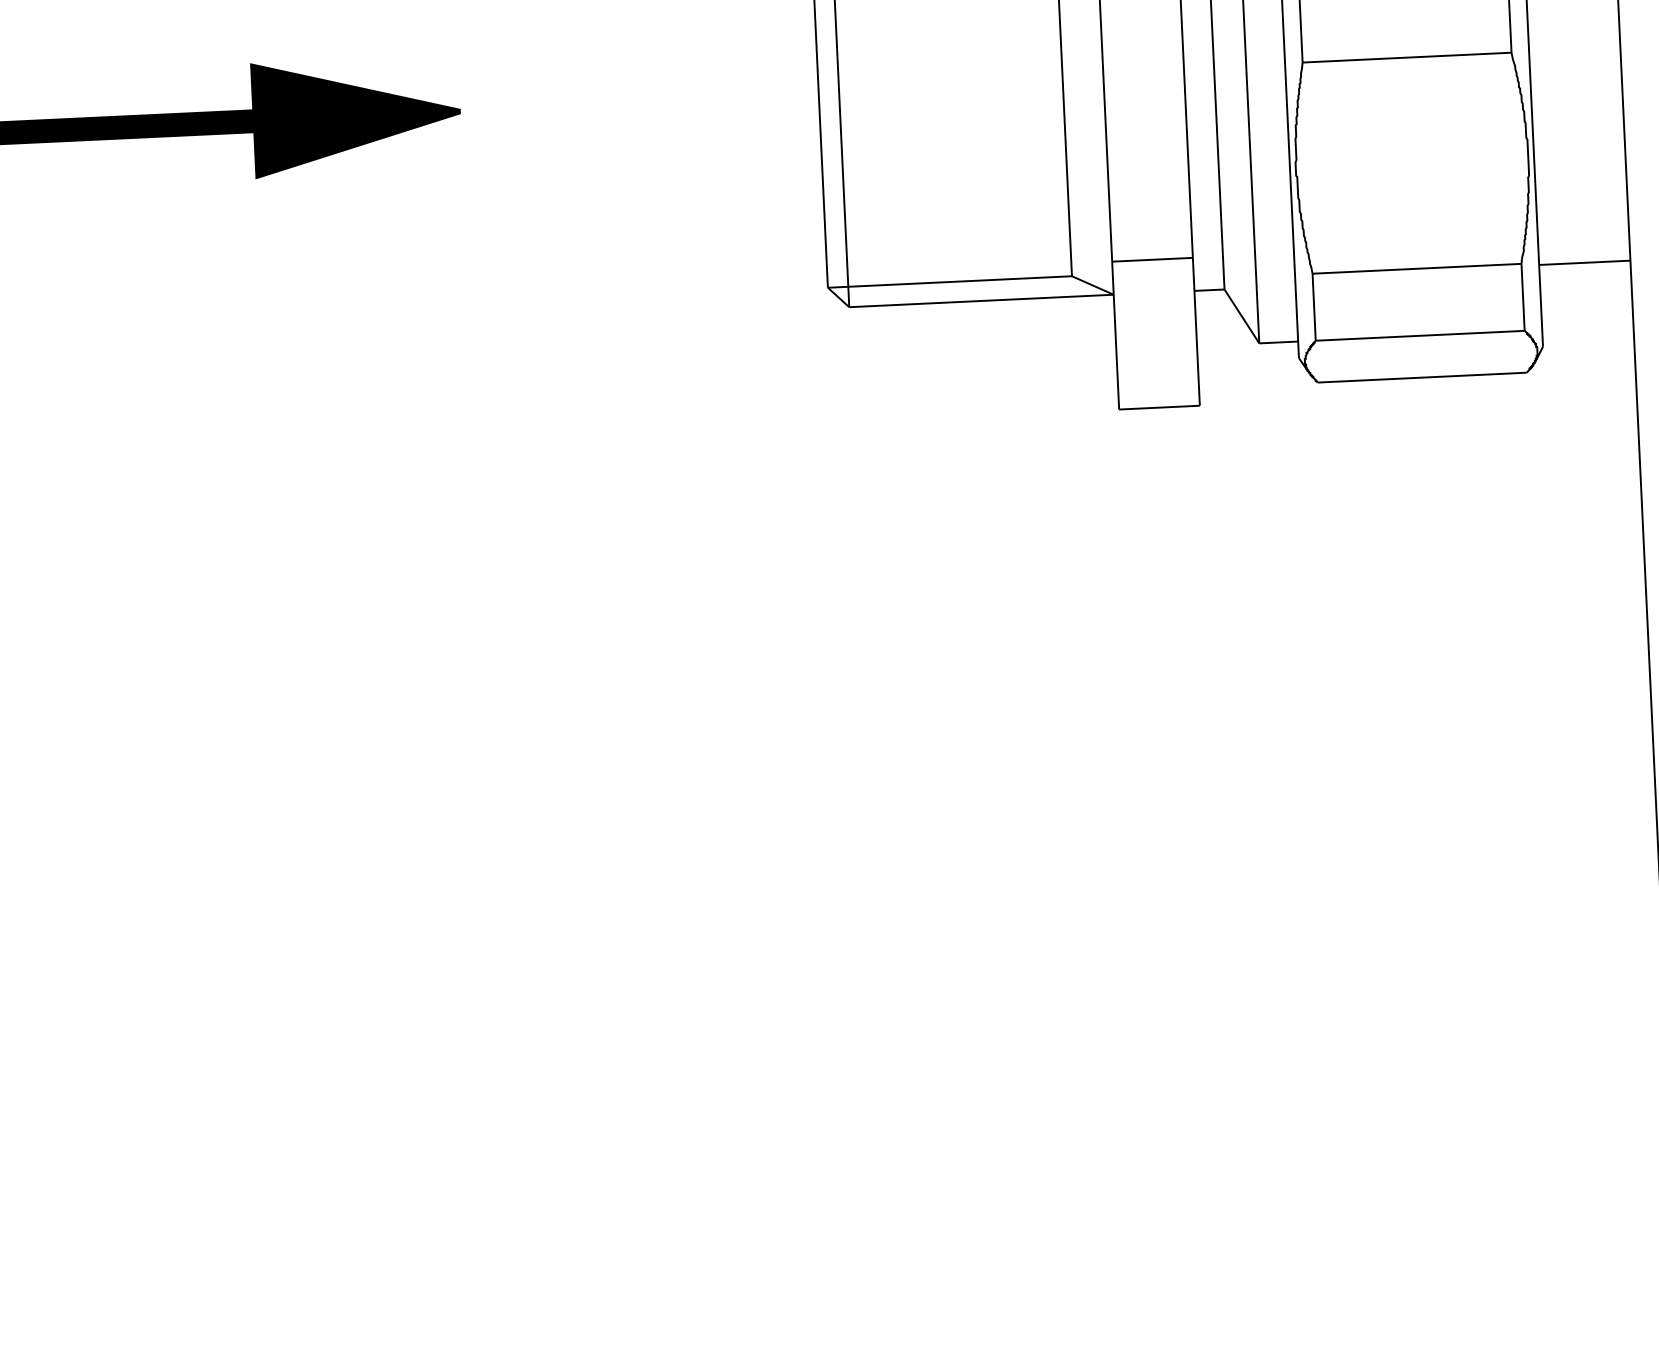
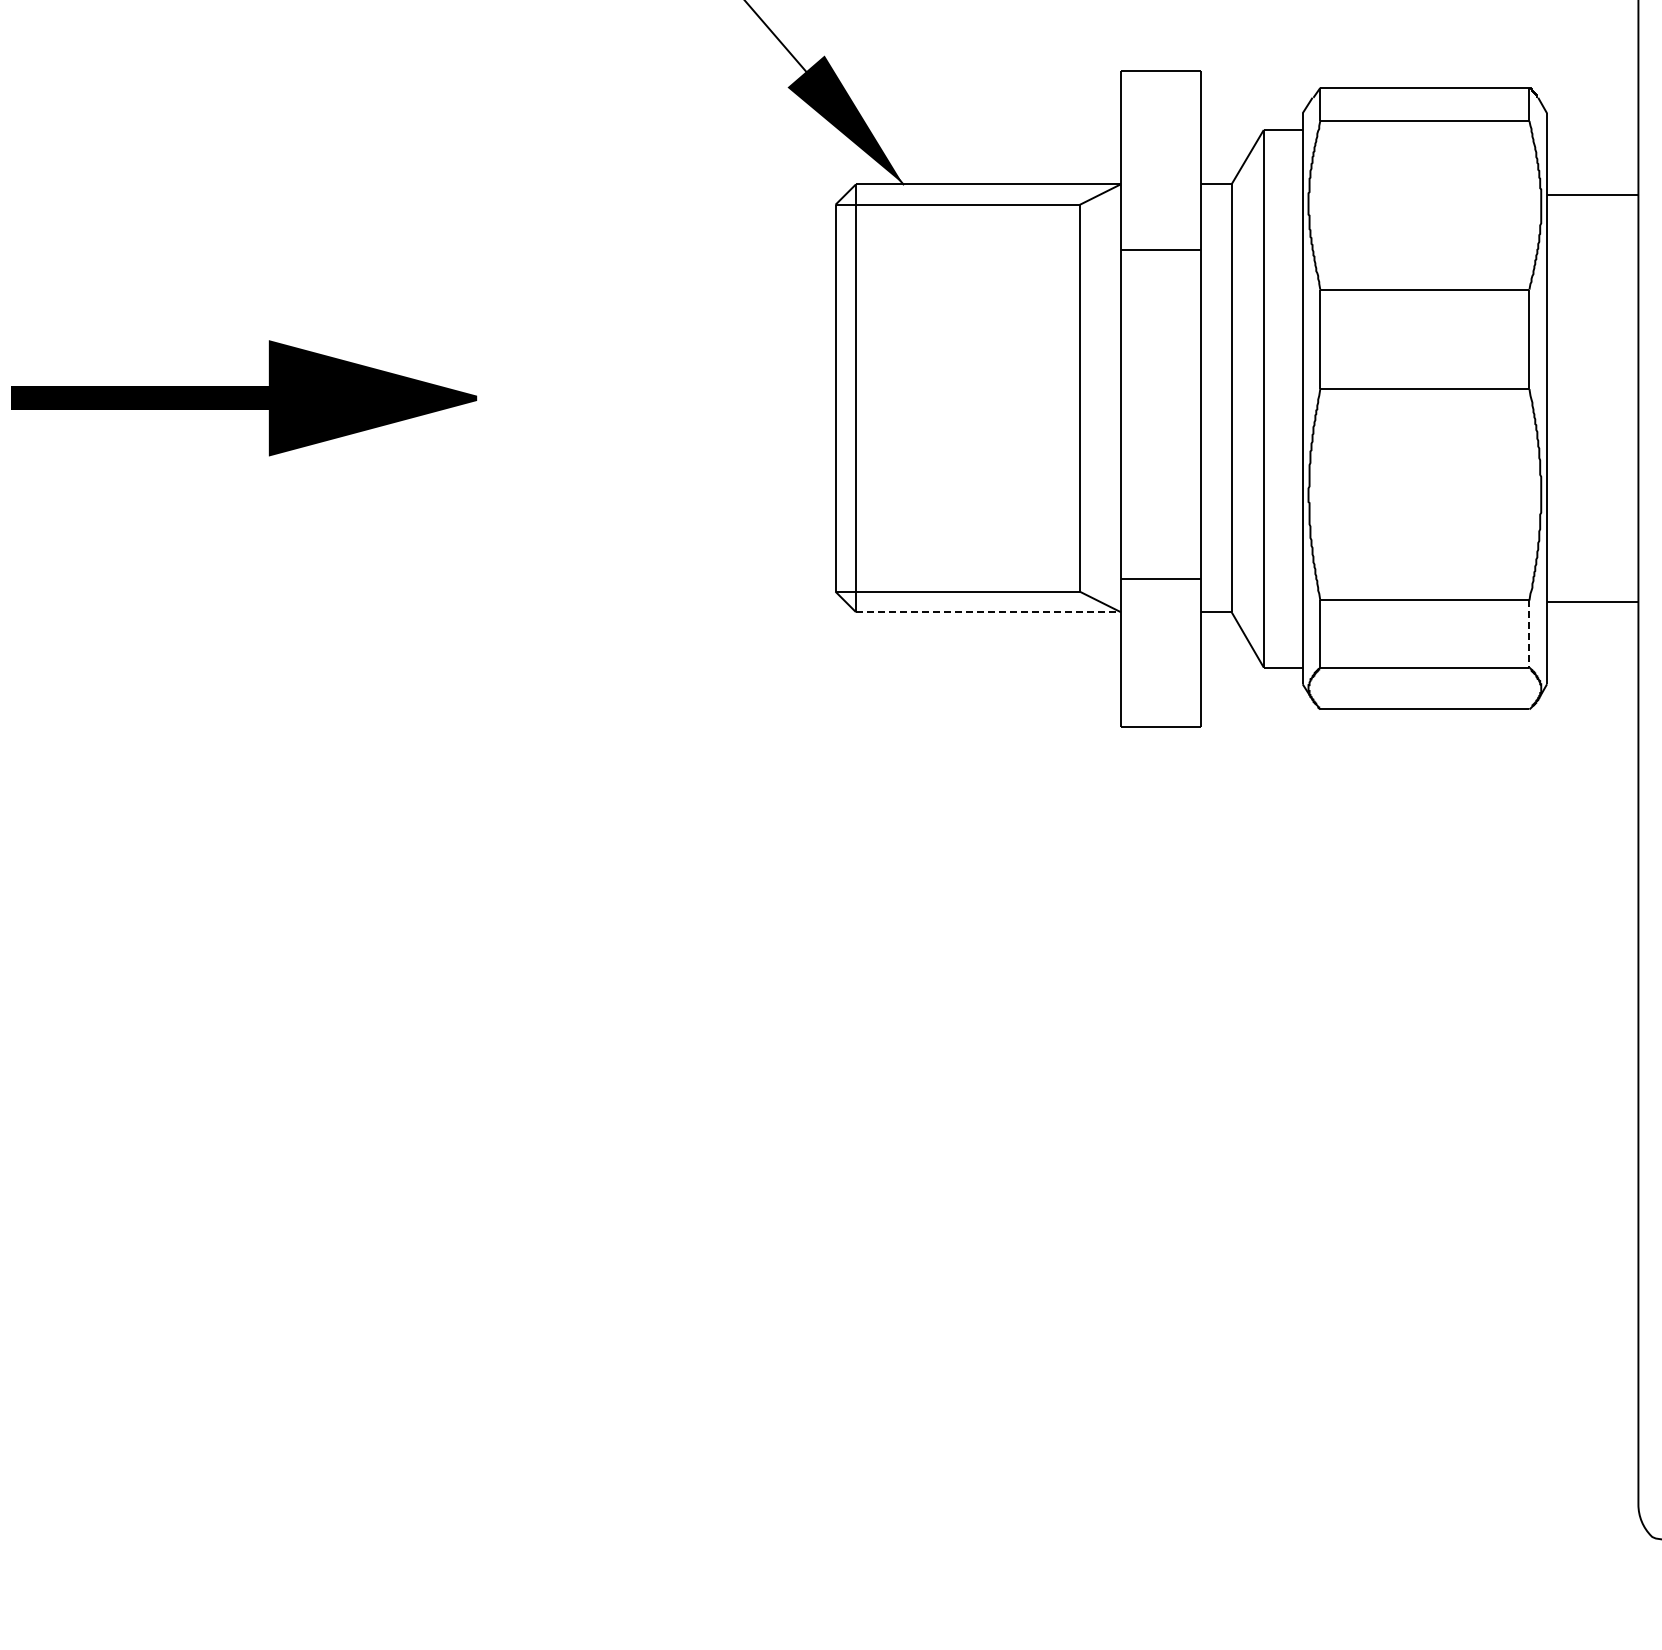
line: (1523, 297) -> (1529, 634), solid -> dashed
line: (981, 301) -> (988, 612), solid -> dashed

